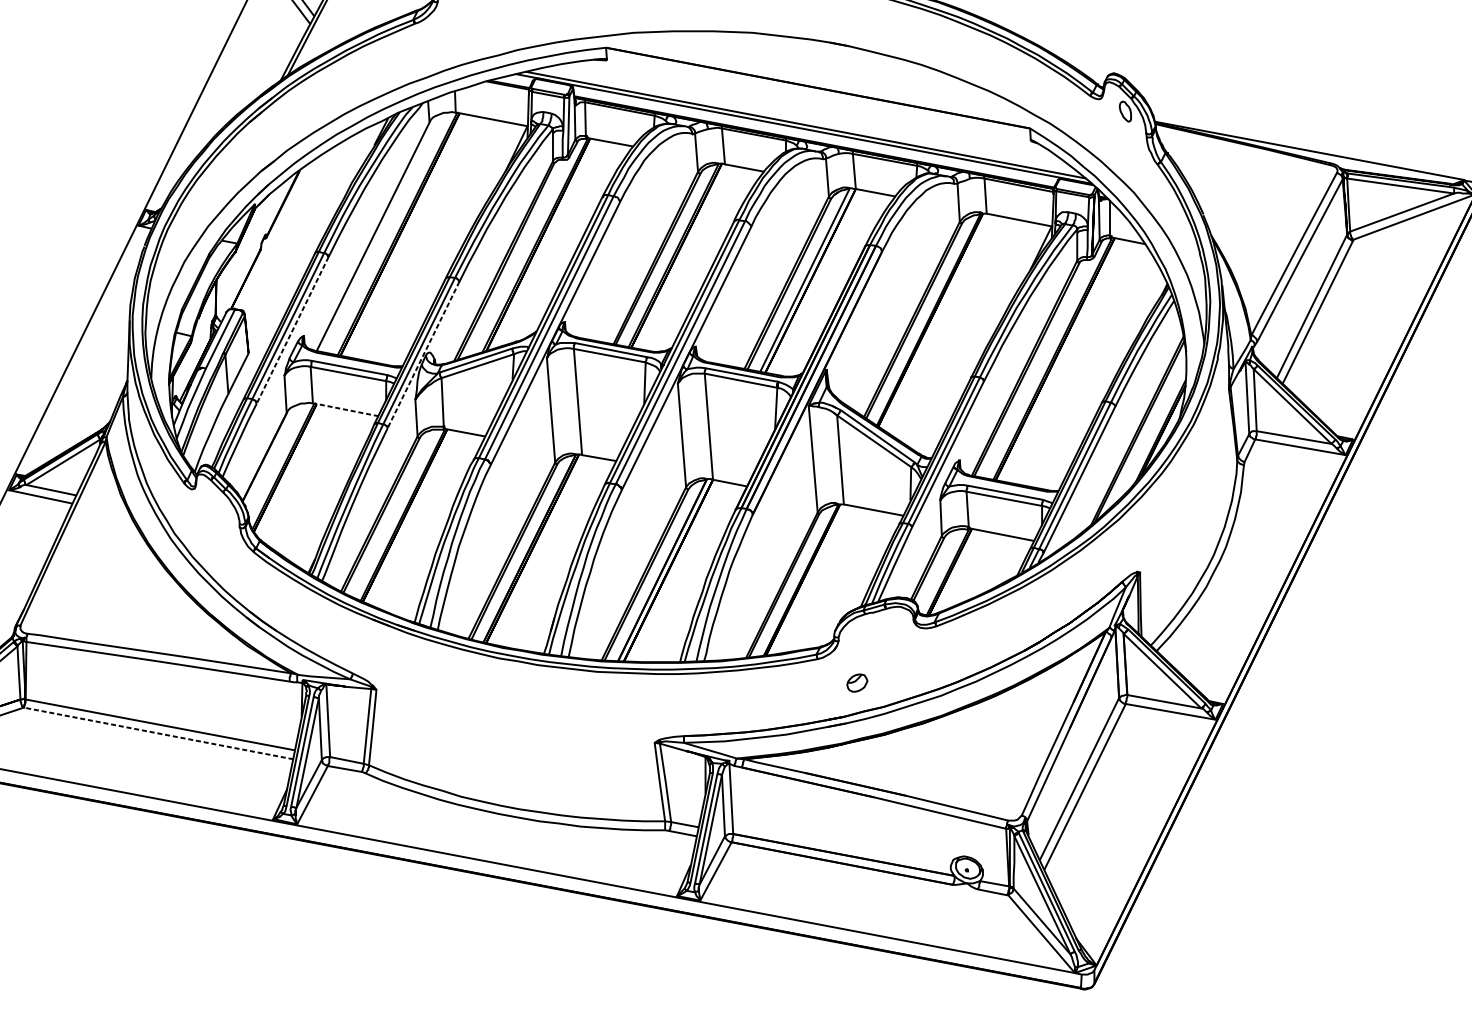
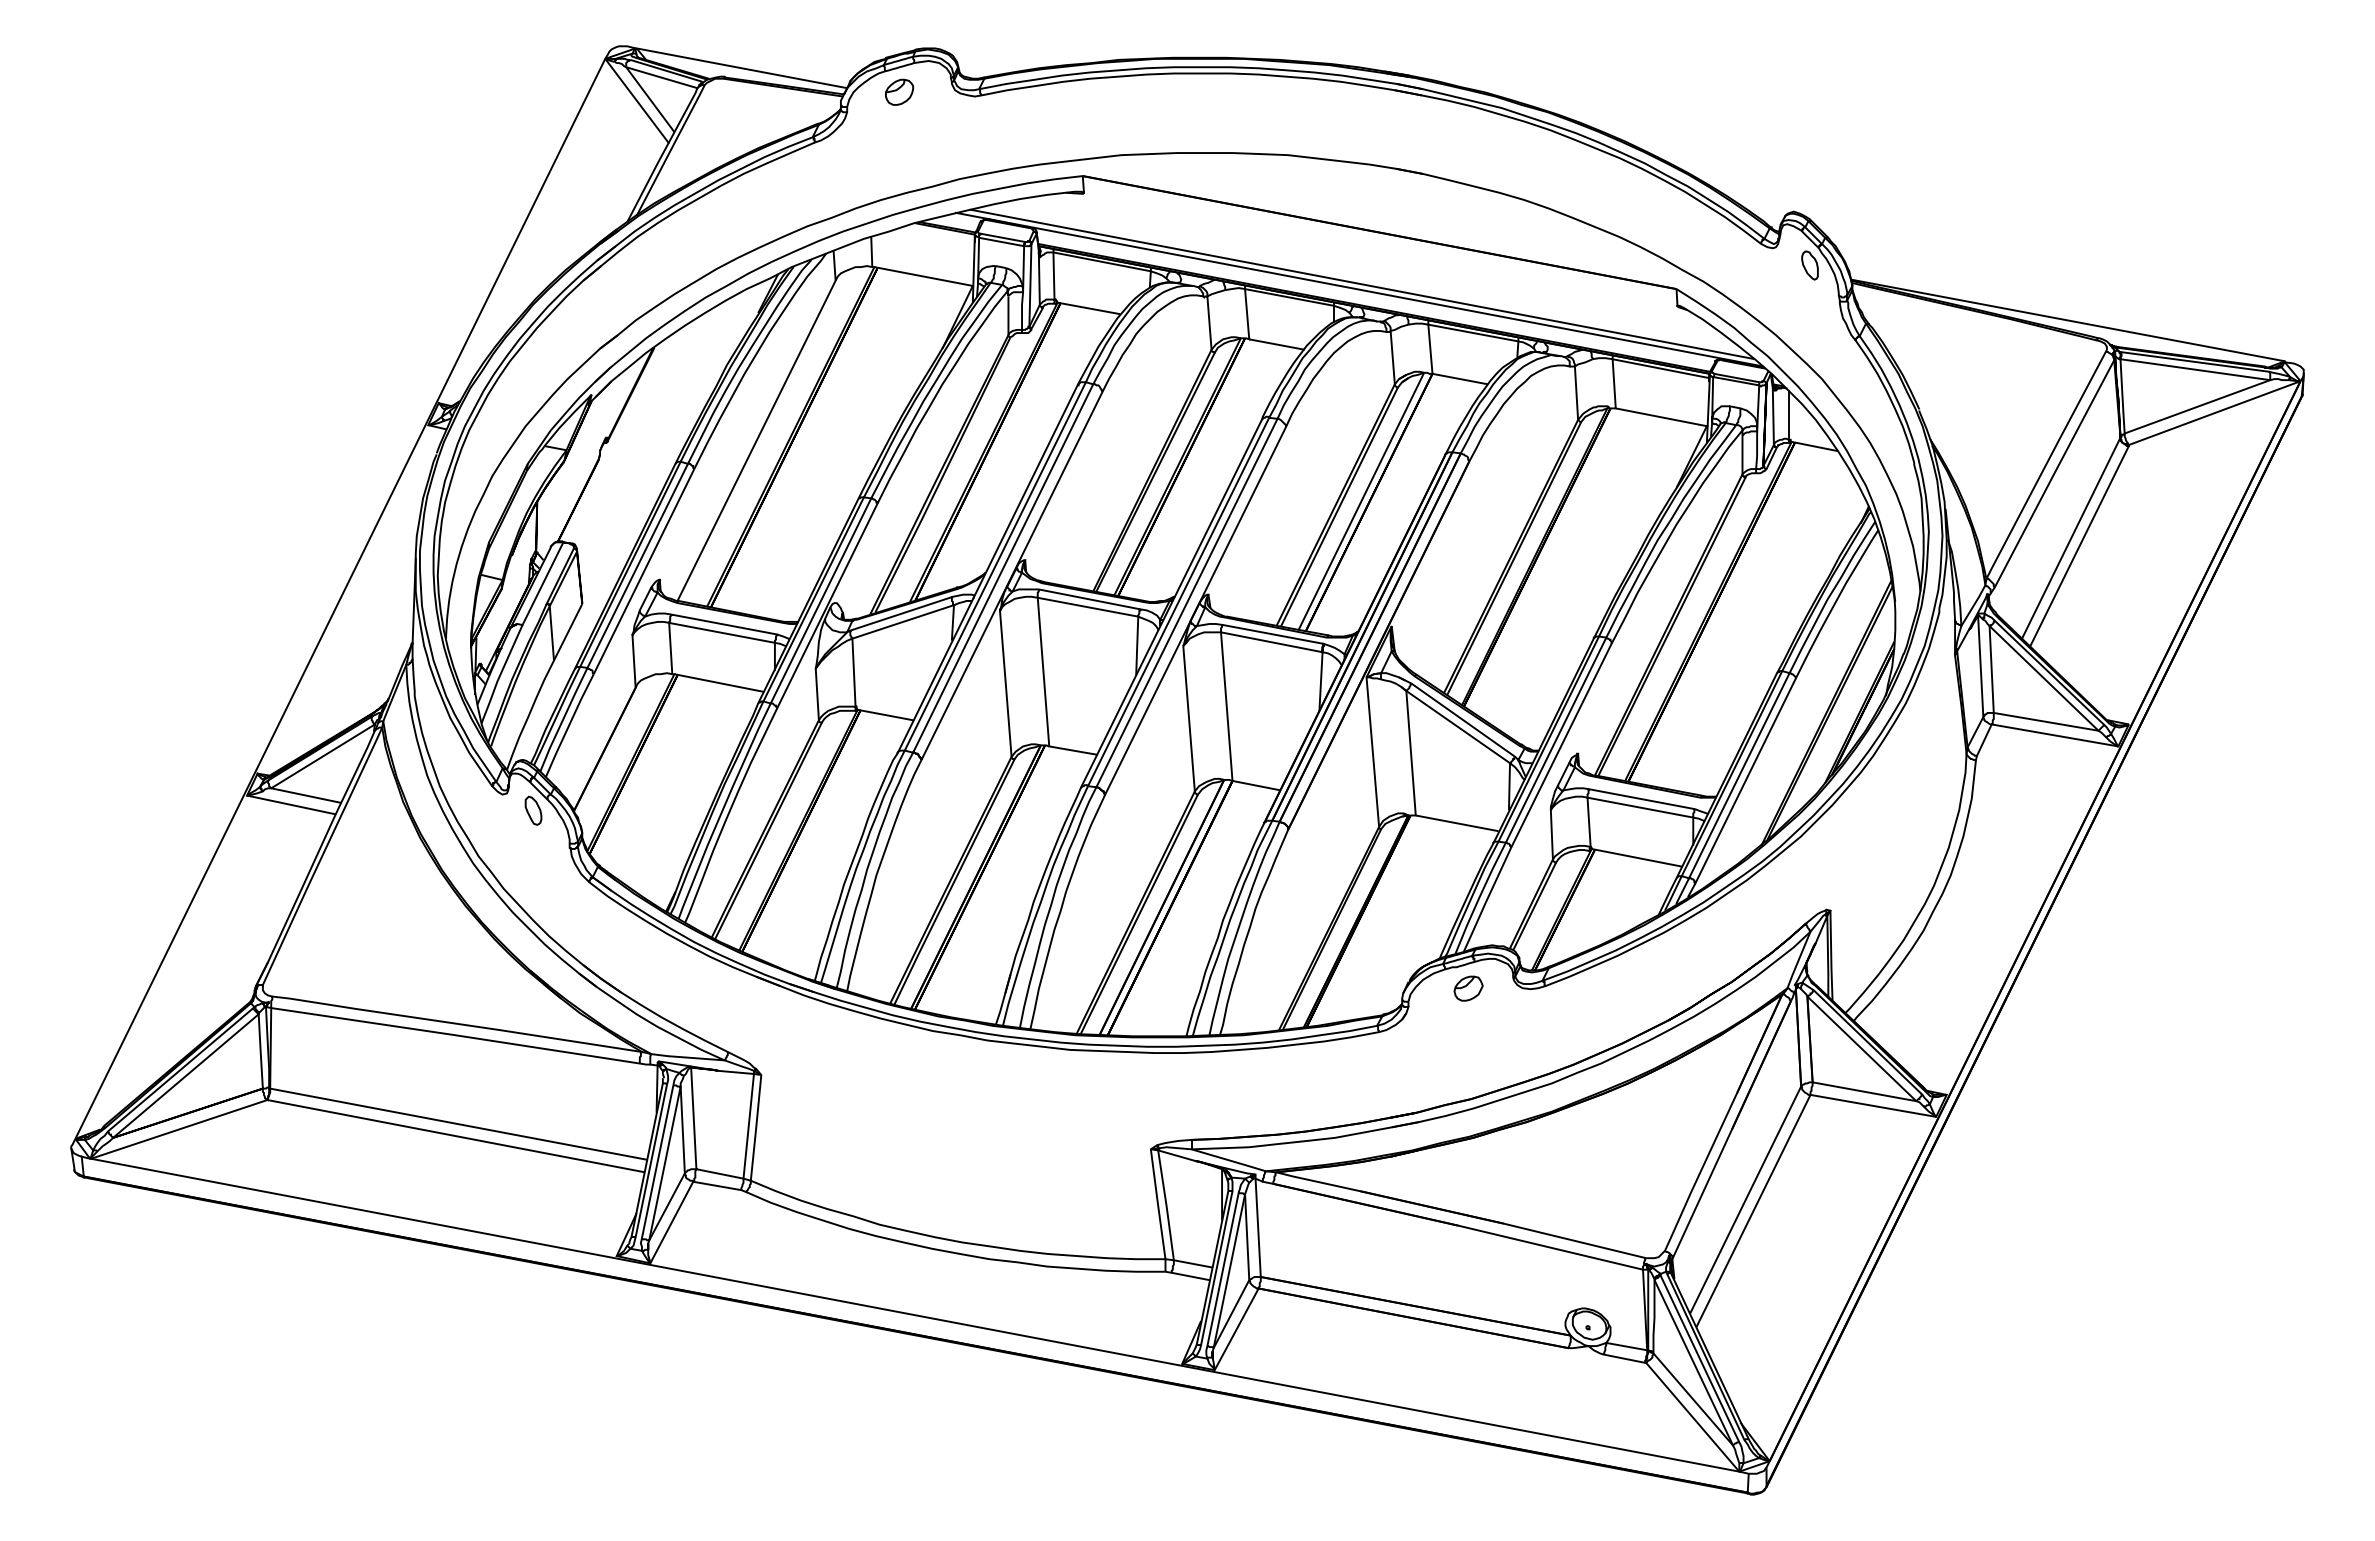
line: (292, 330) -> (643, 572), dashed -> solid
line: (423, 355) -> (827, 606), dashed -> solid
line: (346, 410) -> (719, 683), dashed -> solid
part: (213, 500) -> (533, 810), added
part: (857, 682) -> (1468, 988), moved
line: (158, 733) -> (456, 1136), dashed -> solid

